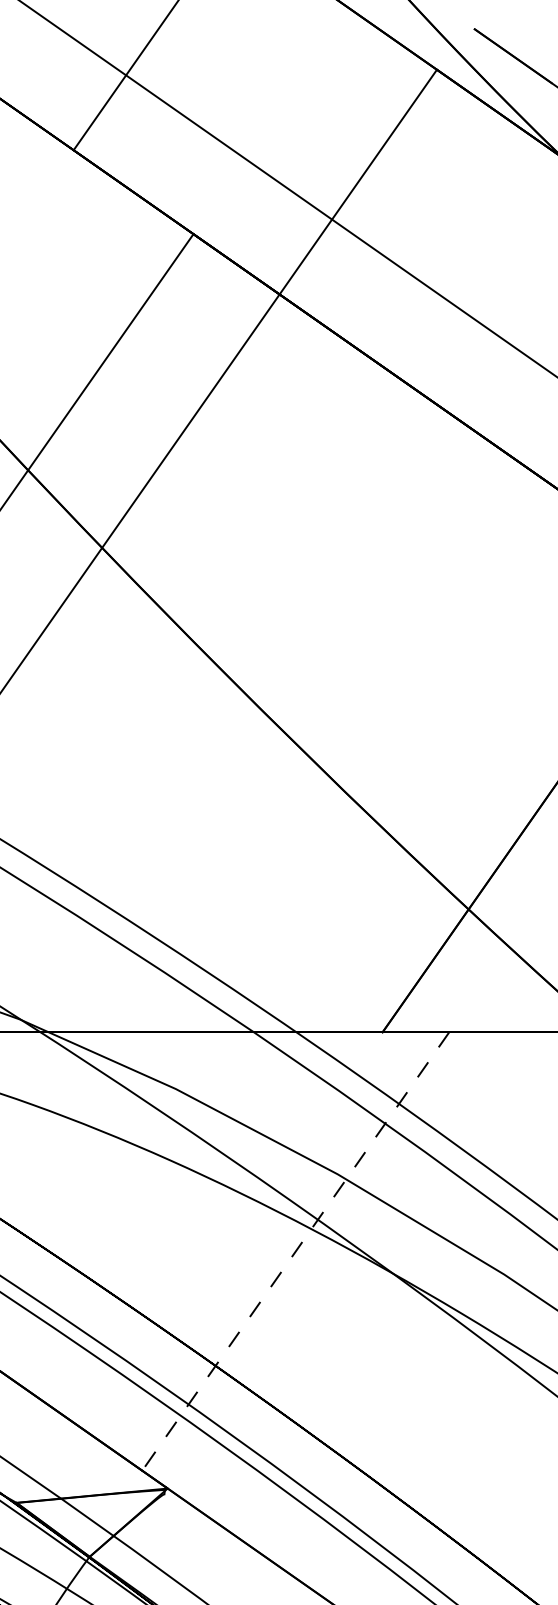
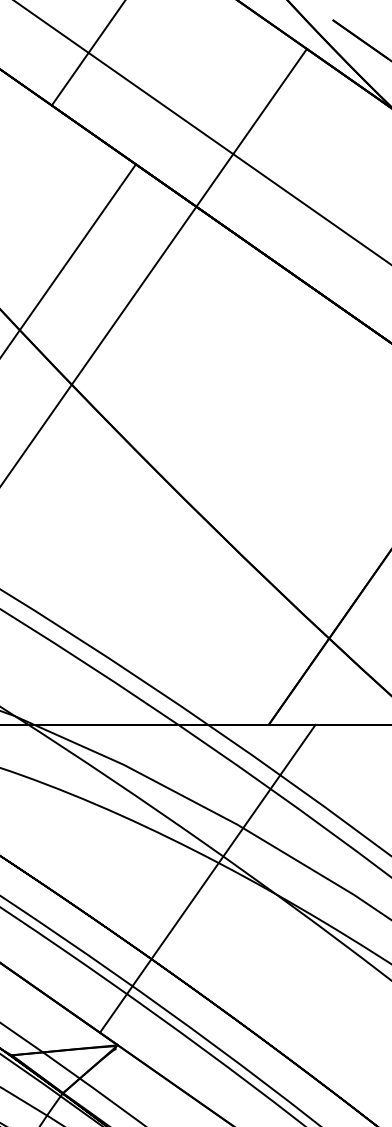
line: (295, 1251) -> (207, 878), dashed -> solid

